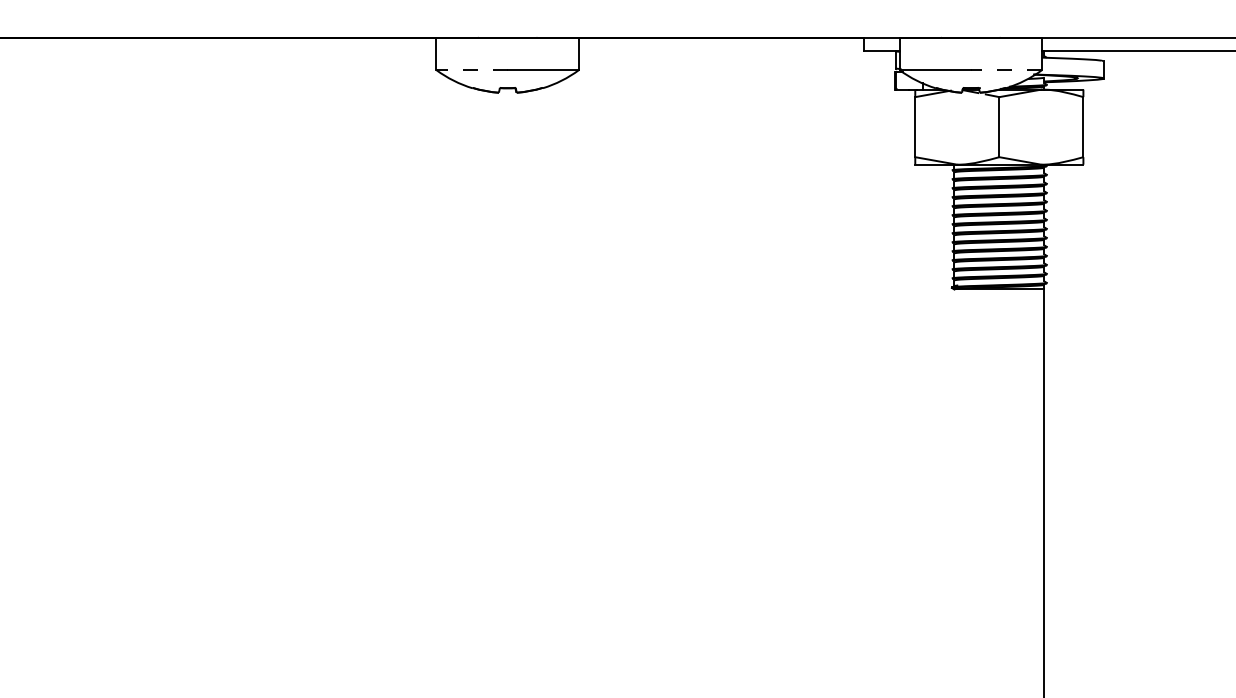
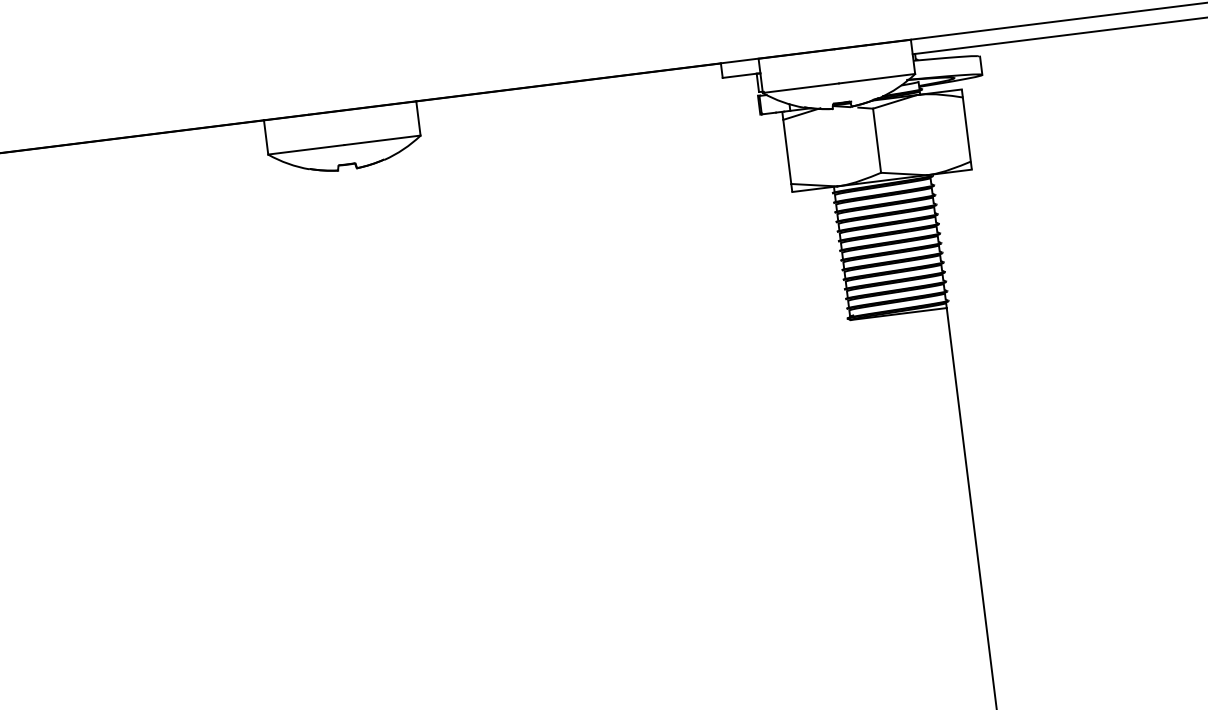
line: (472, 69) -> (306, 149), dashed -> solid
line: (1006, 69) -> (877, 78), dashed -> solid

